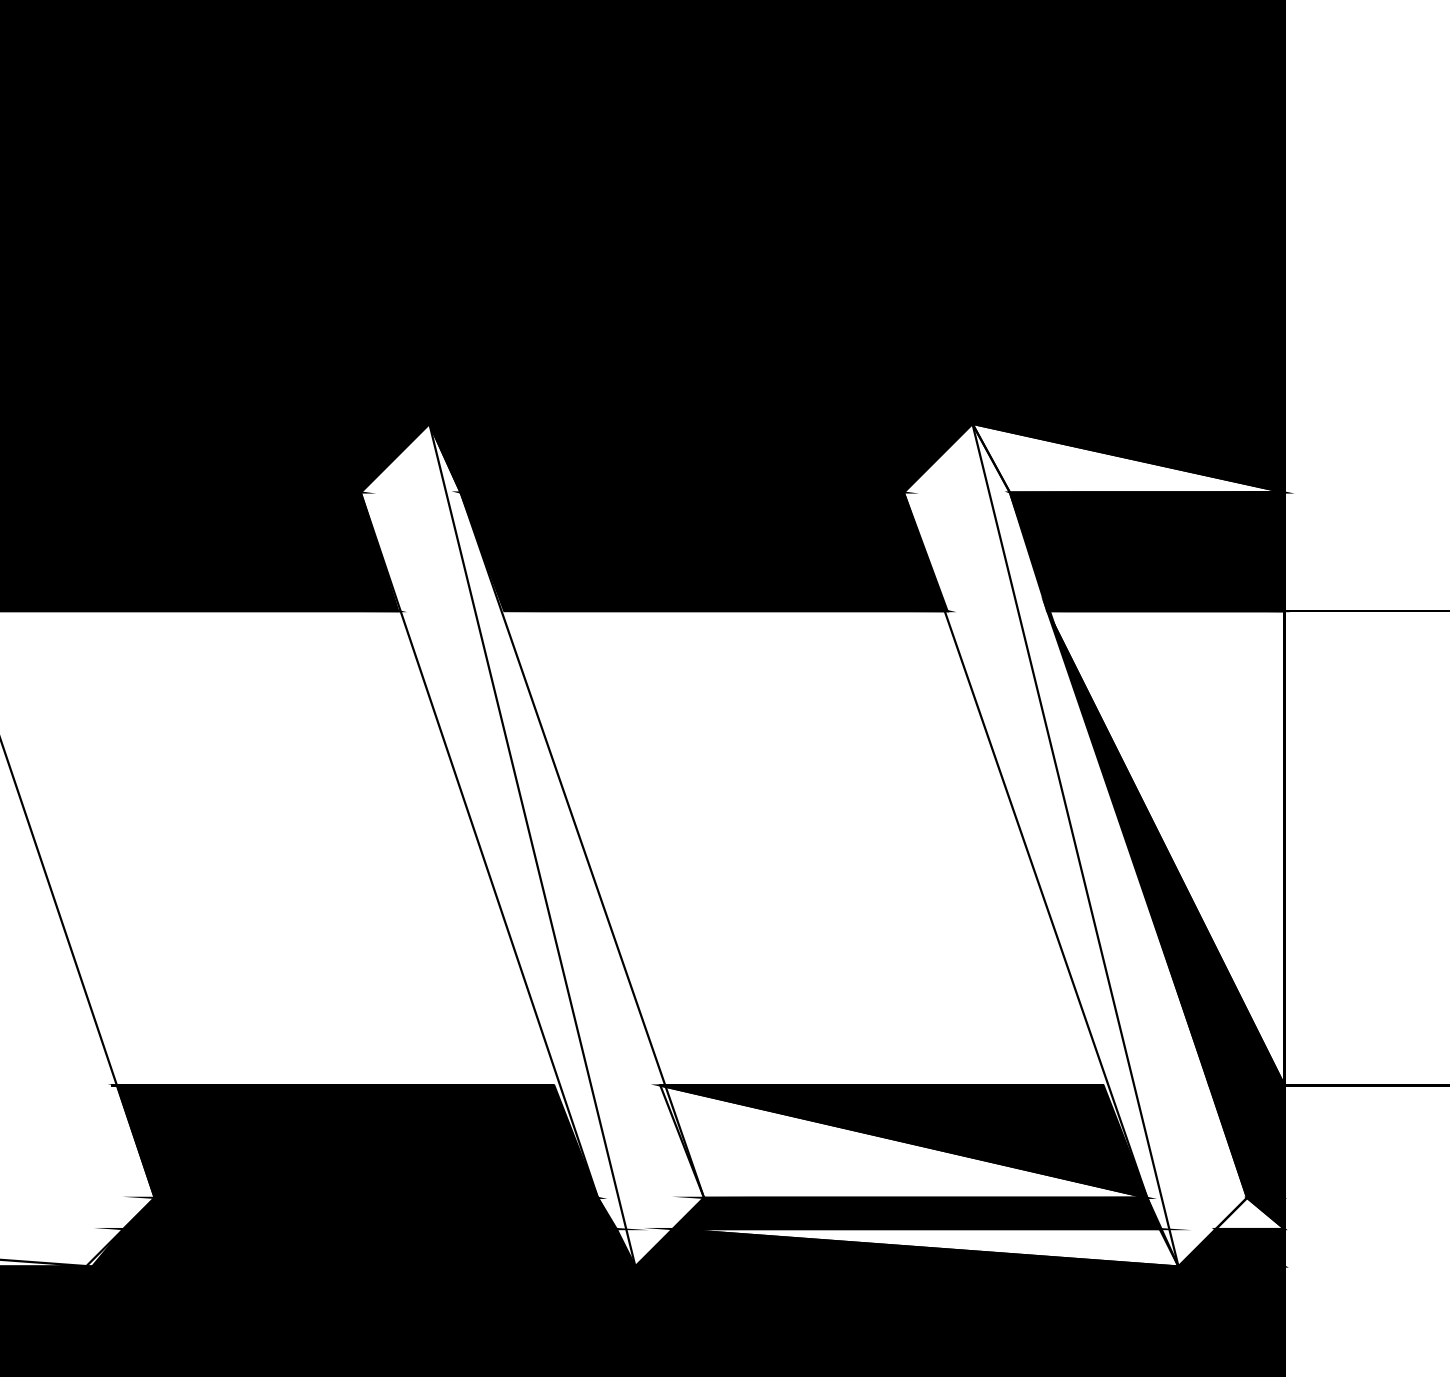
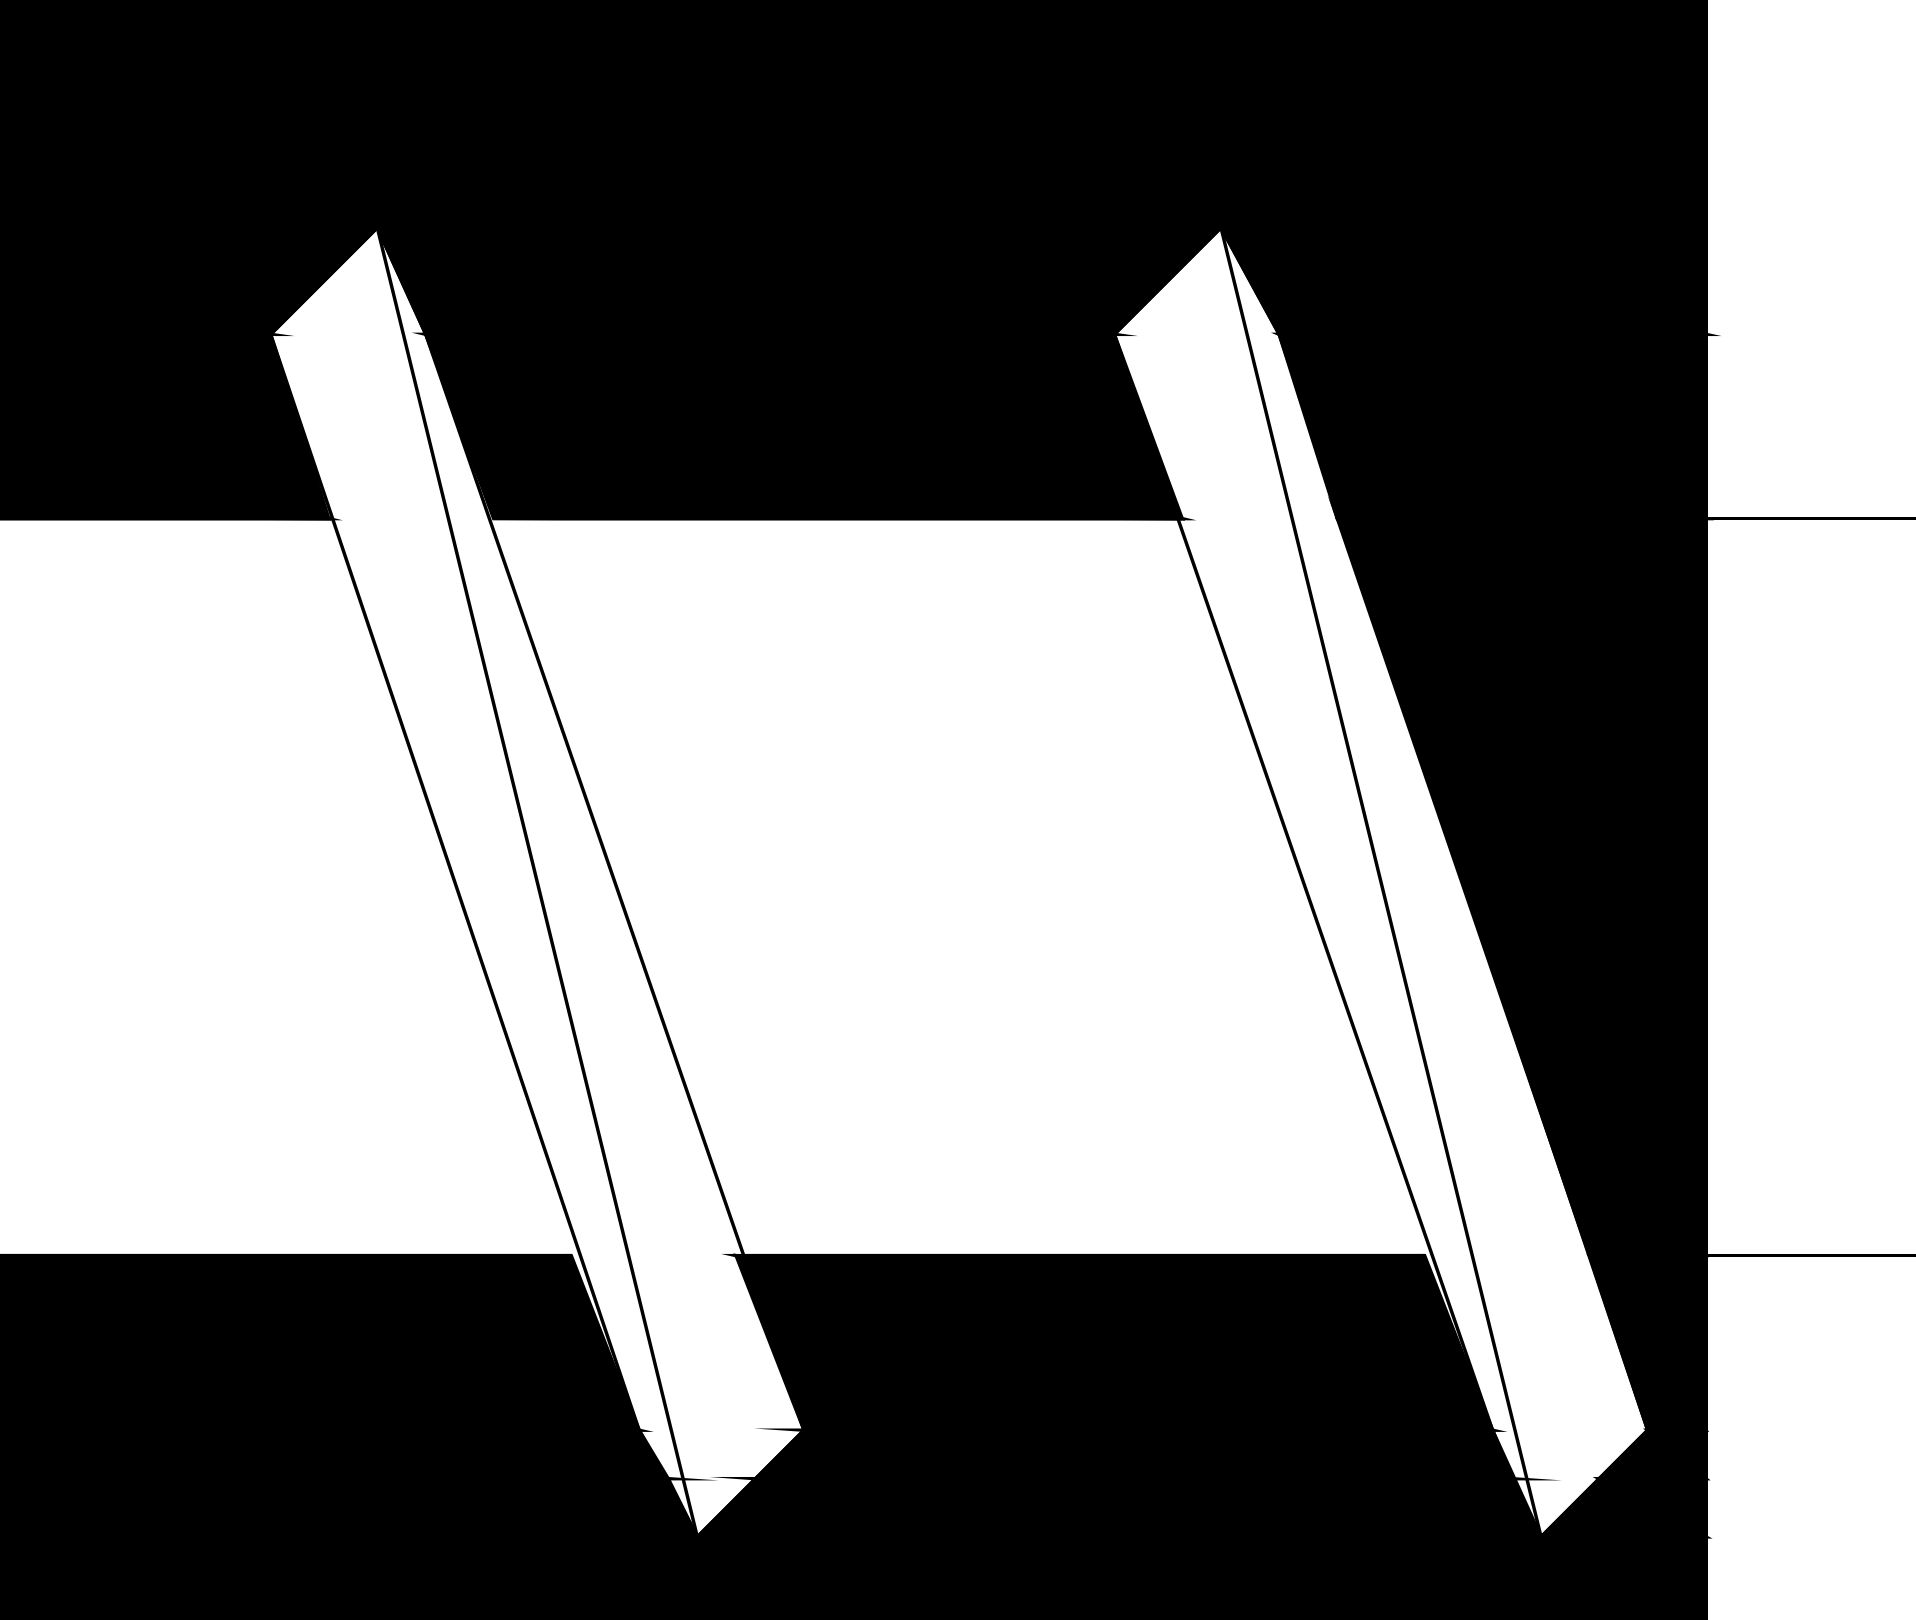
fill: (1128, 457) -> (1463, 279), added
fill: (1165, 848) -> (1520, 887), added
fill: (903, 1141) -> (1113, 1342), added
fill: (1249, 1213) -> (1651, 1454), added
fill: (925, 1247) -> (1148, 1507), added

